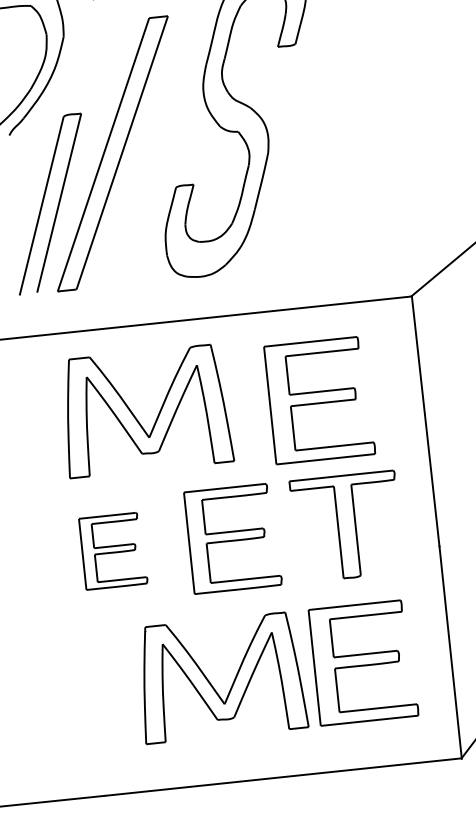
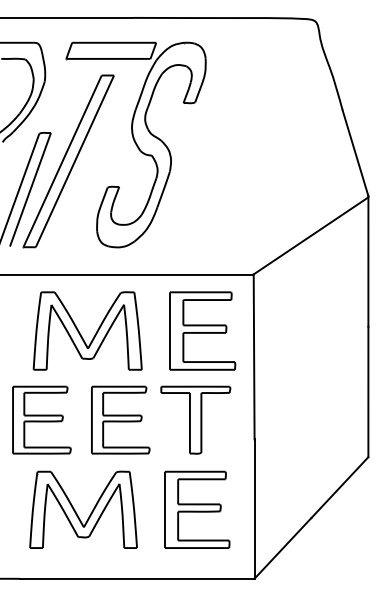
part: (319, 399) -> (202, 330), moved
part: (137, 417) -> (81, 334), moved
part: (112, 550) -> (41, 419), size x1.43
part: (212, 684) -> (77, 513), moved

